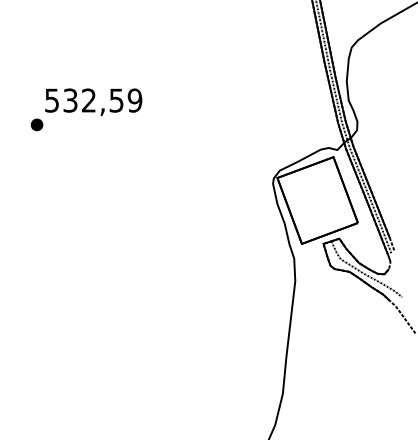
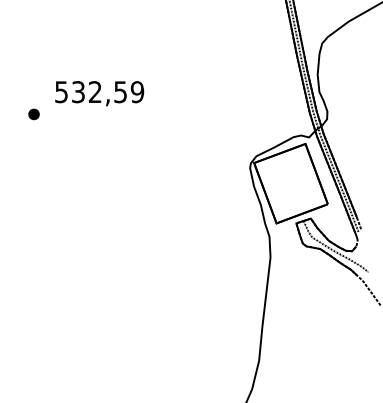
text: (93, 101) -> (99, 92), moved

